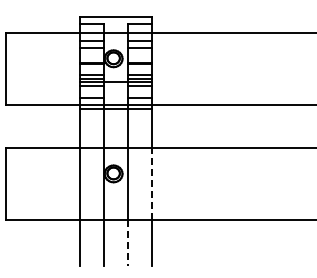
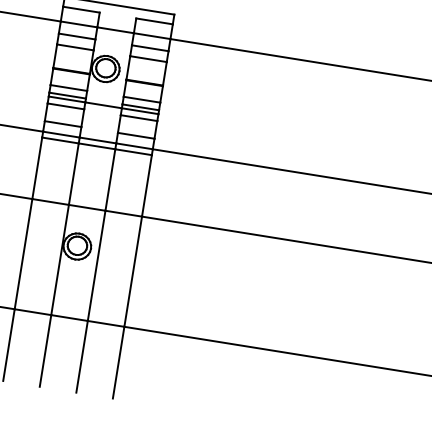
line: (151, 184) -> (133, 272), dashed -> solid
line: (127, 243) -> (81, 357), dashed -> solid

